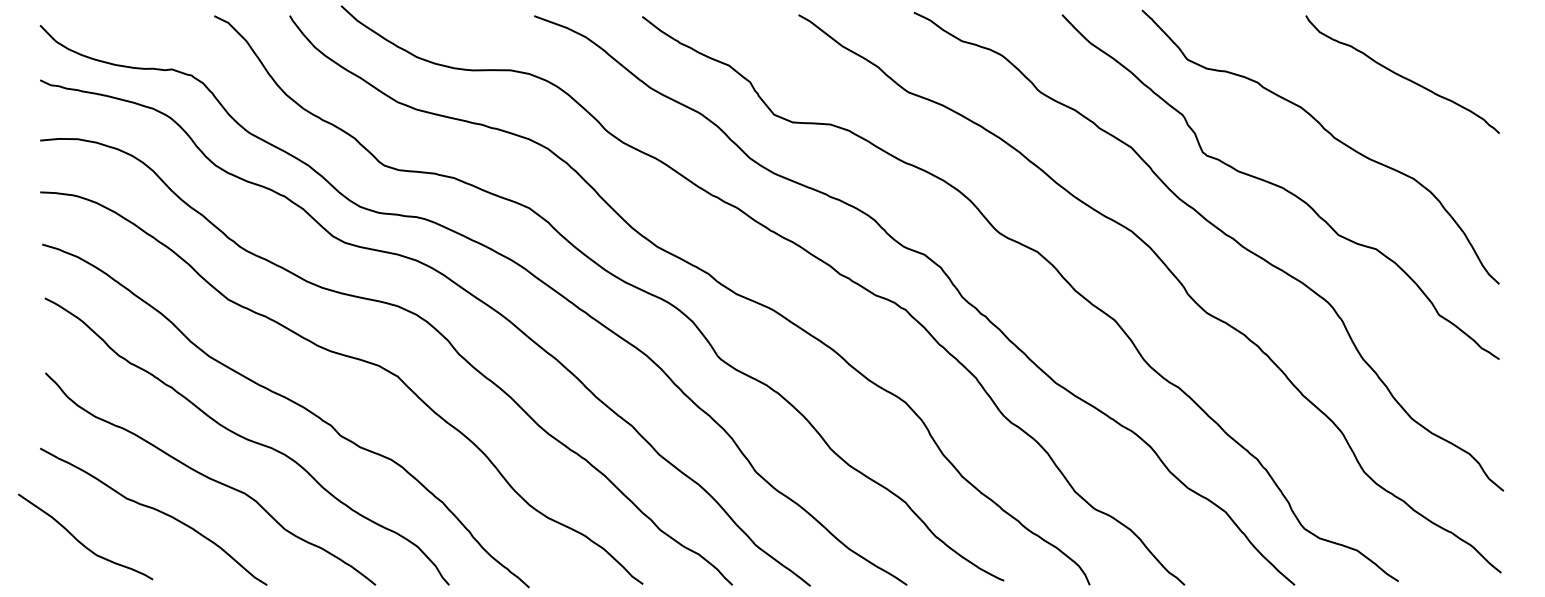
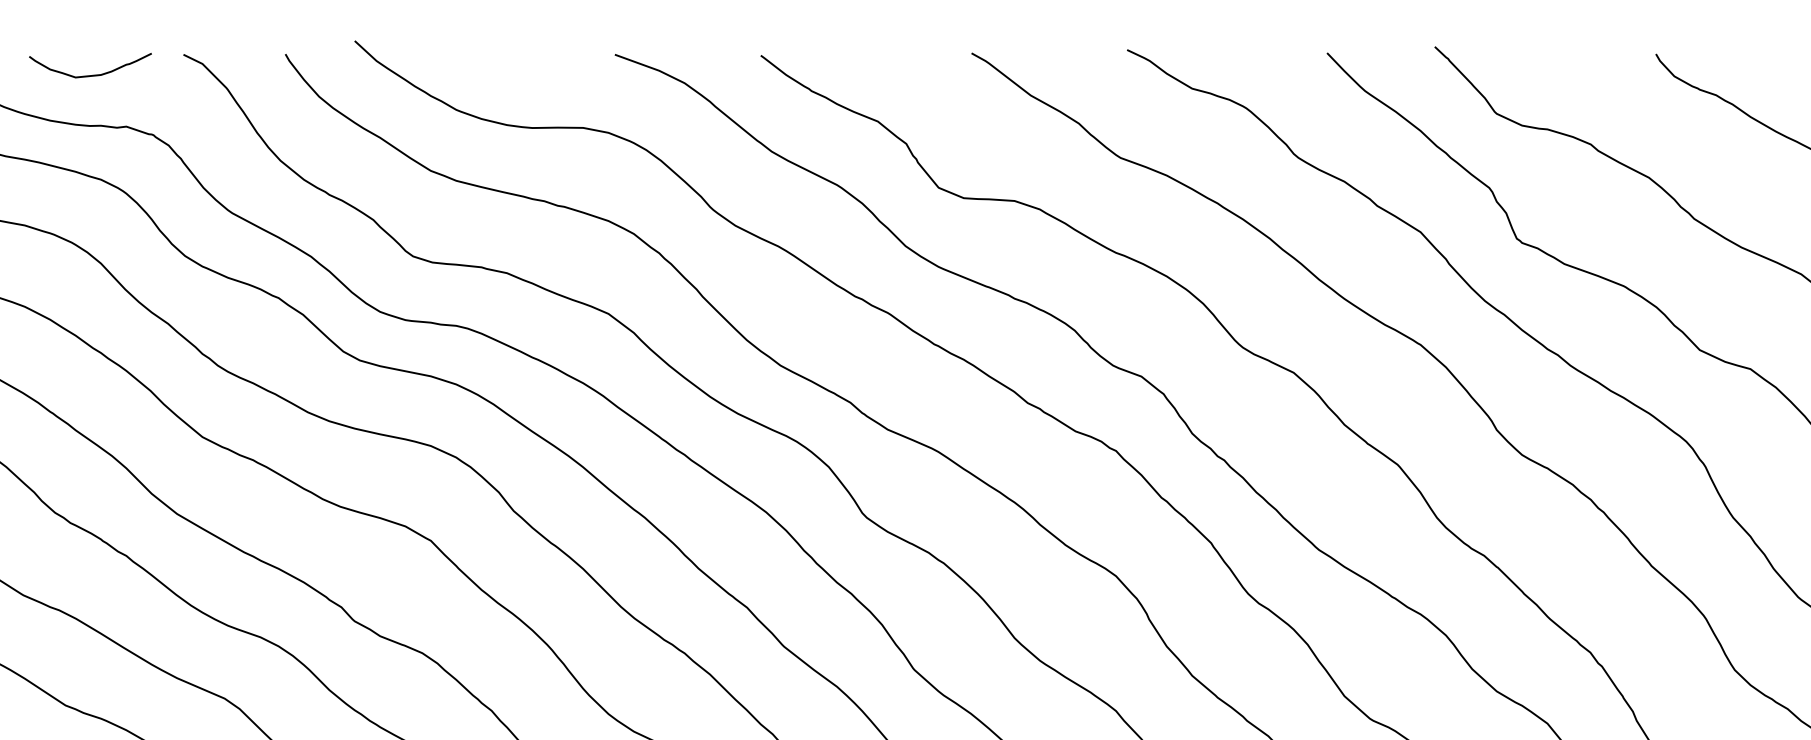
curve: (146, 30) -> (92, 74), added

